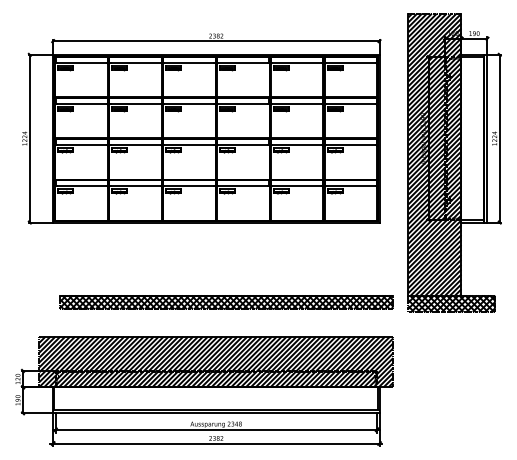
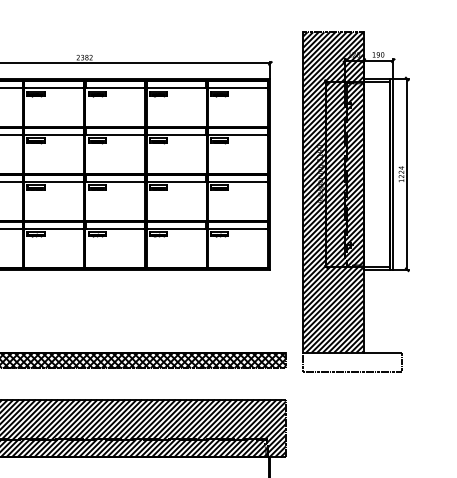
hatch: (451, 303) -> (352, 361), removed

